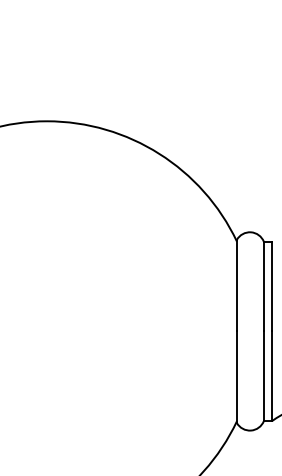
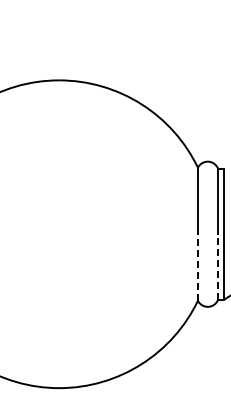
line: (237, 376) -> (198, 267), solid -> dashed
line: (263, 376) -> (217, 267), solid -> dashed

